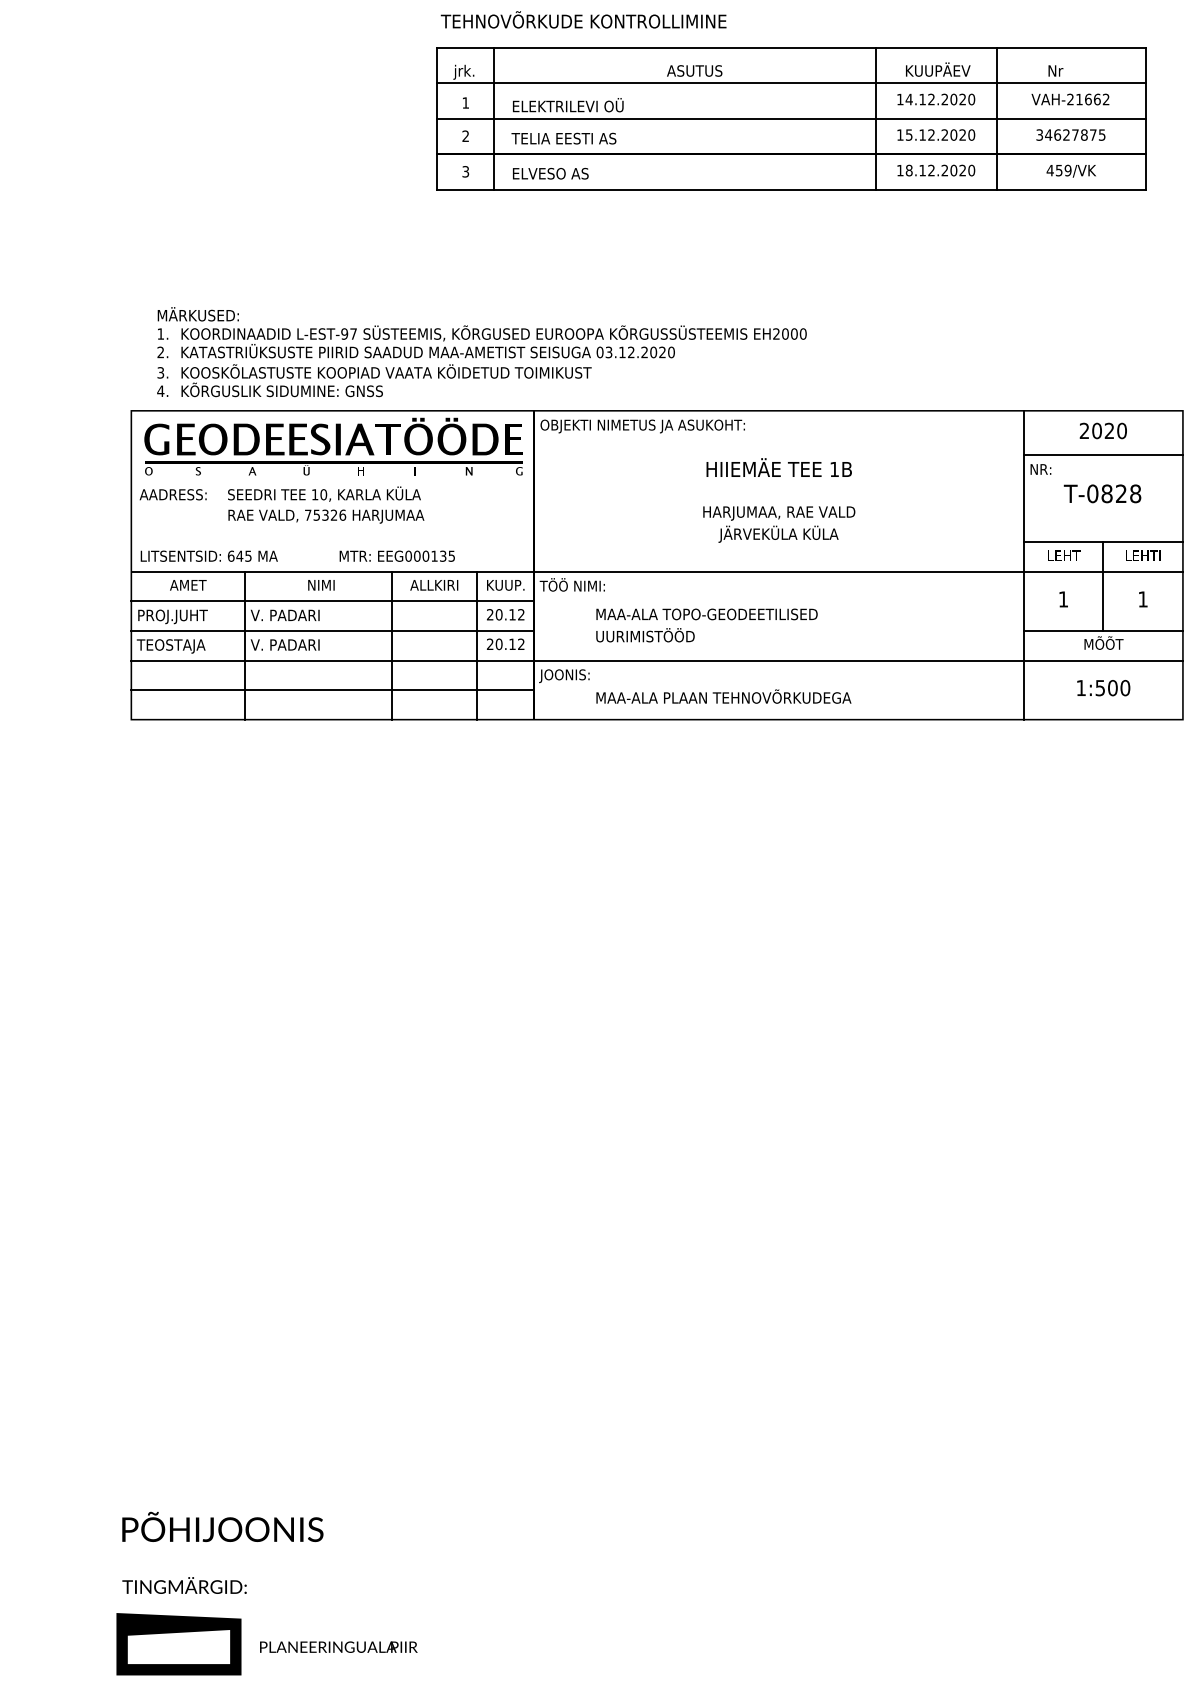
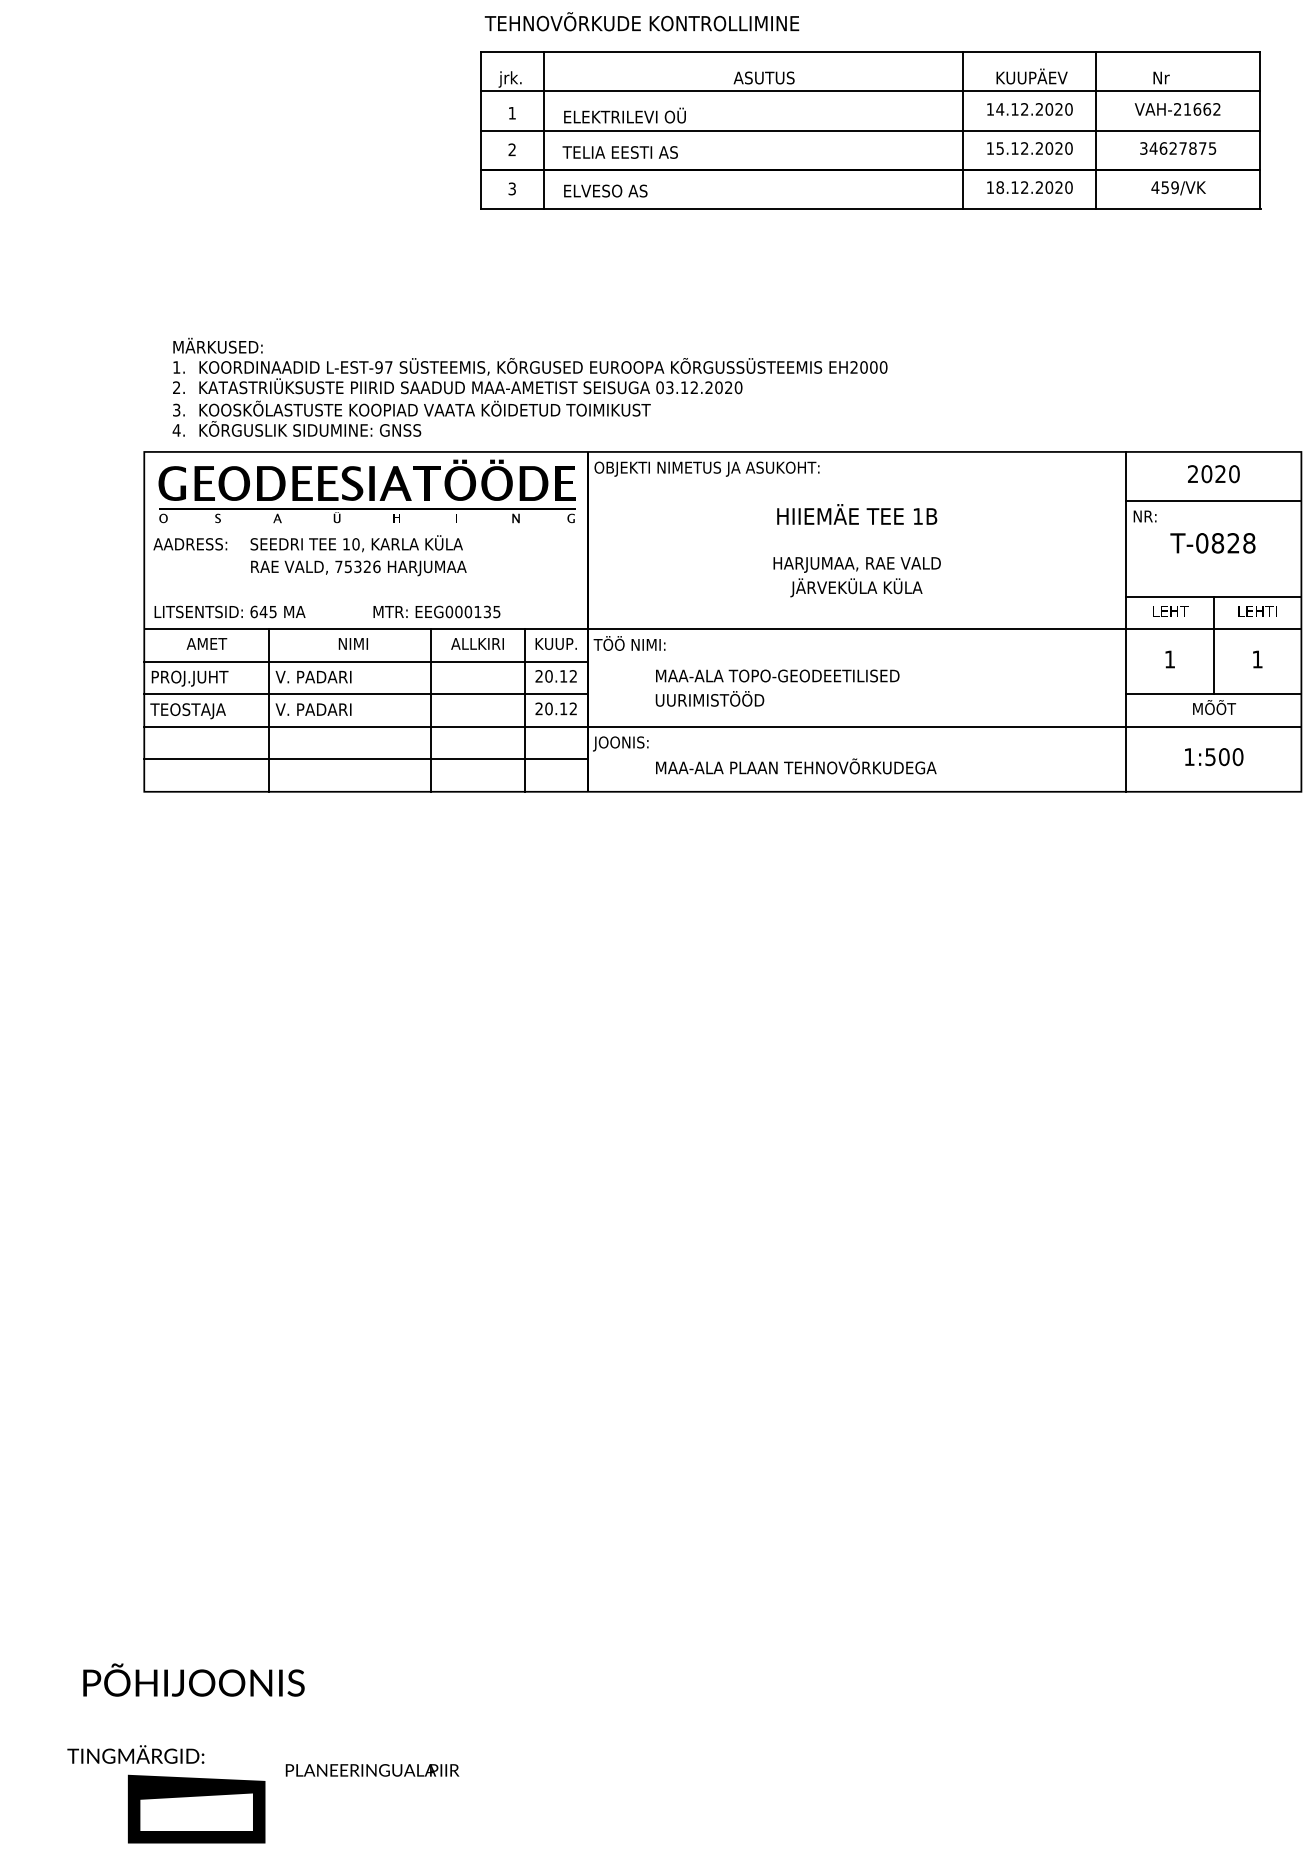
text: (222, 1526) -> (193, 1679), moved
text: (184, 1585) -> (135, 1754), moved
text: (338, 1647) -> (372, 1770), moved

